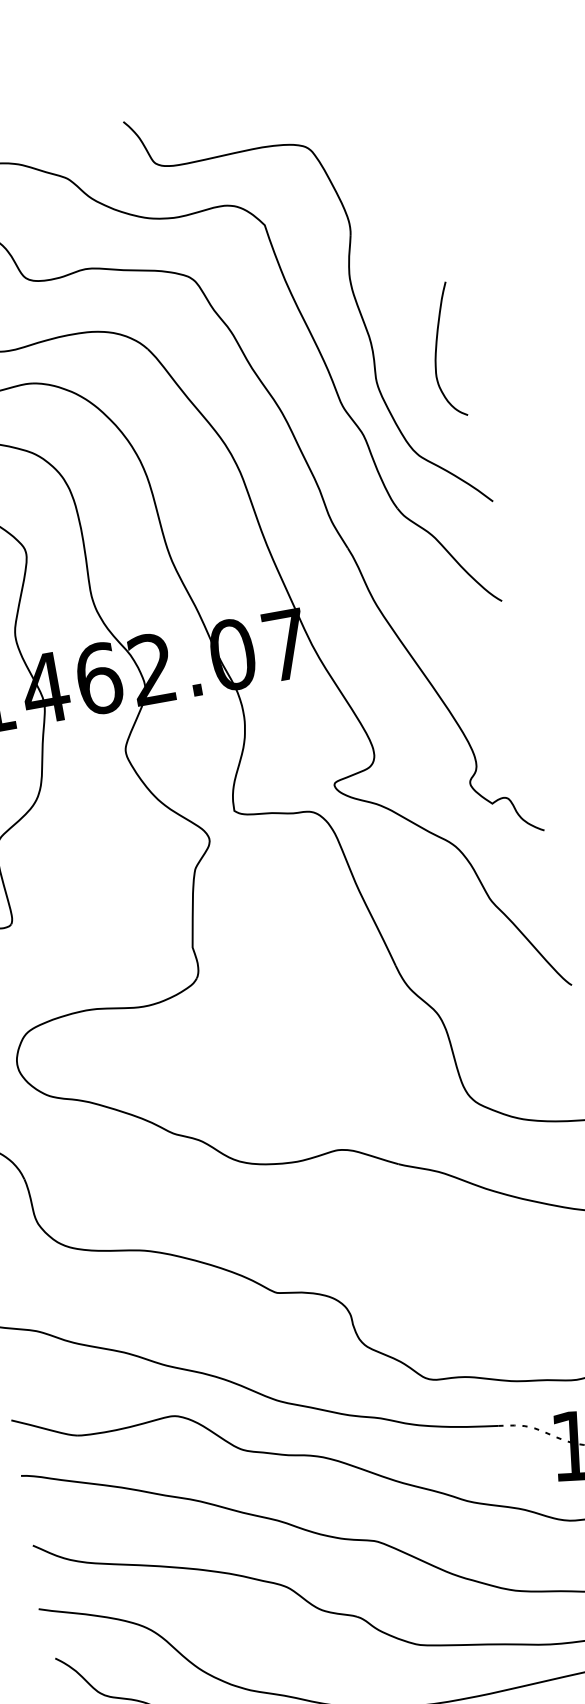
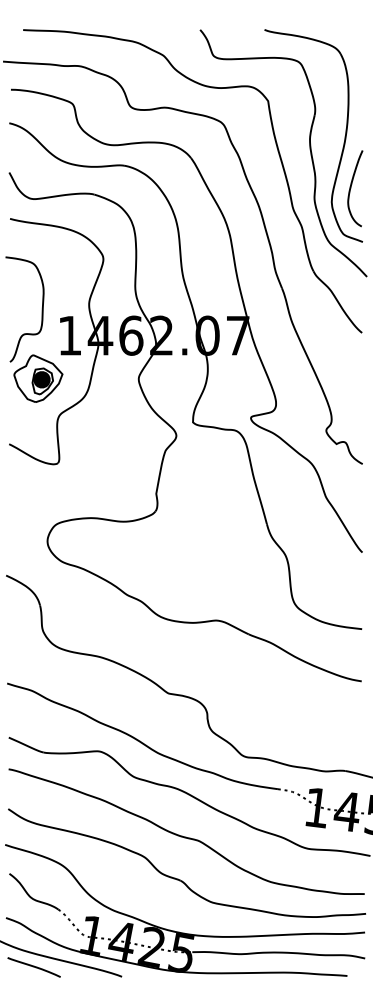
part: (409, 273) -> (343, 142), added

